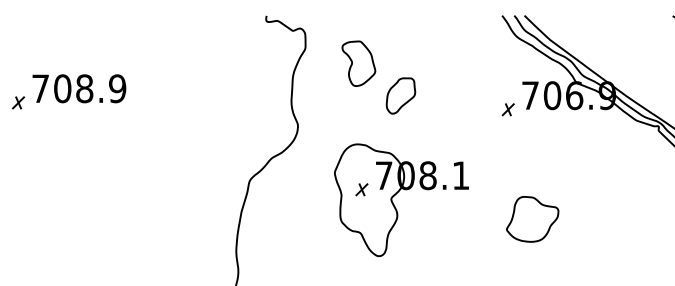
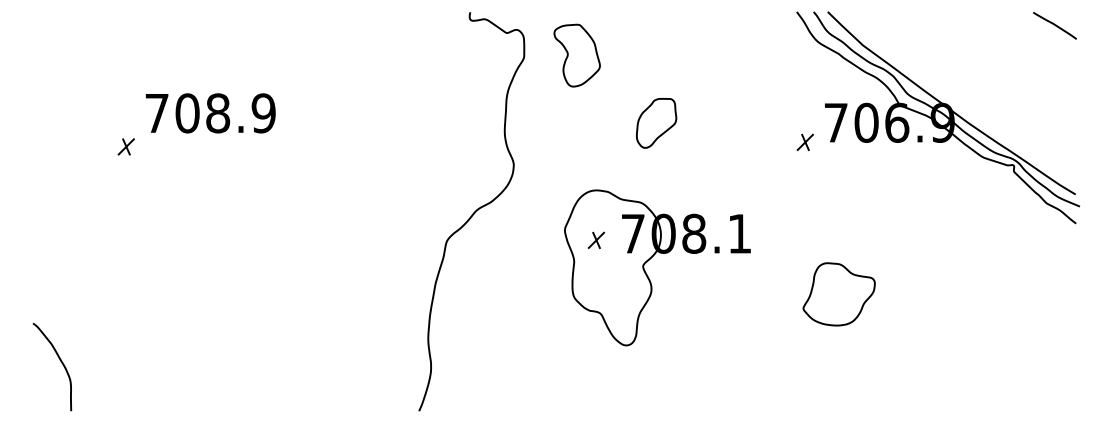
part: (358, 63) -> (576, 55), moved
part: (17, 102) -> (125, 146), moved
part: (361, 189) -> (596, 239), moved

